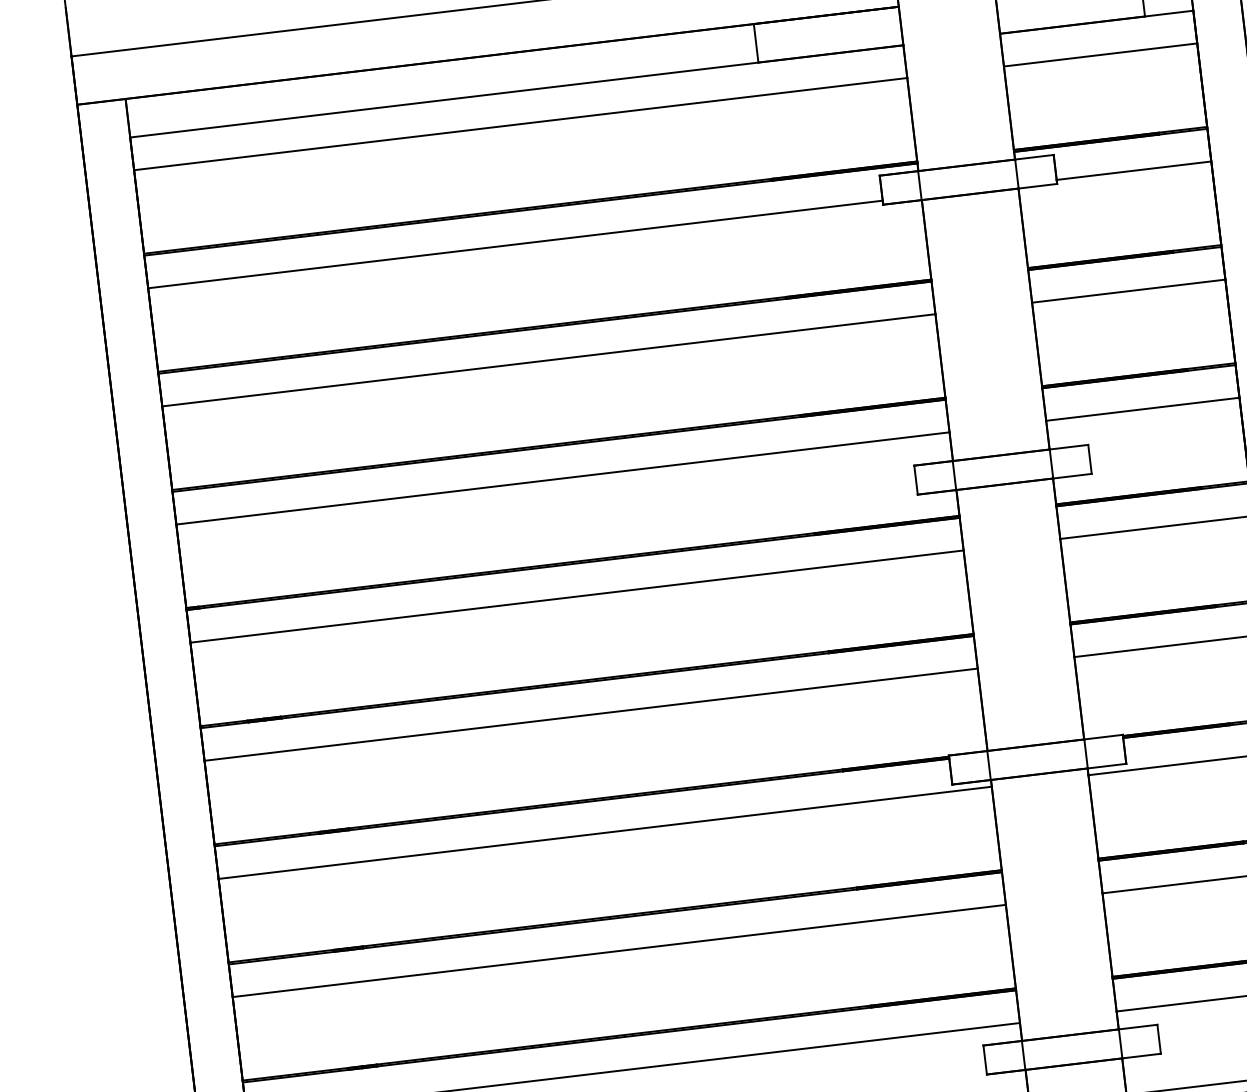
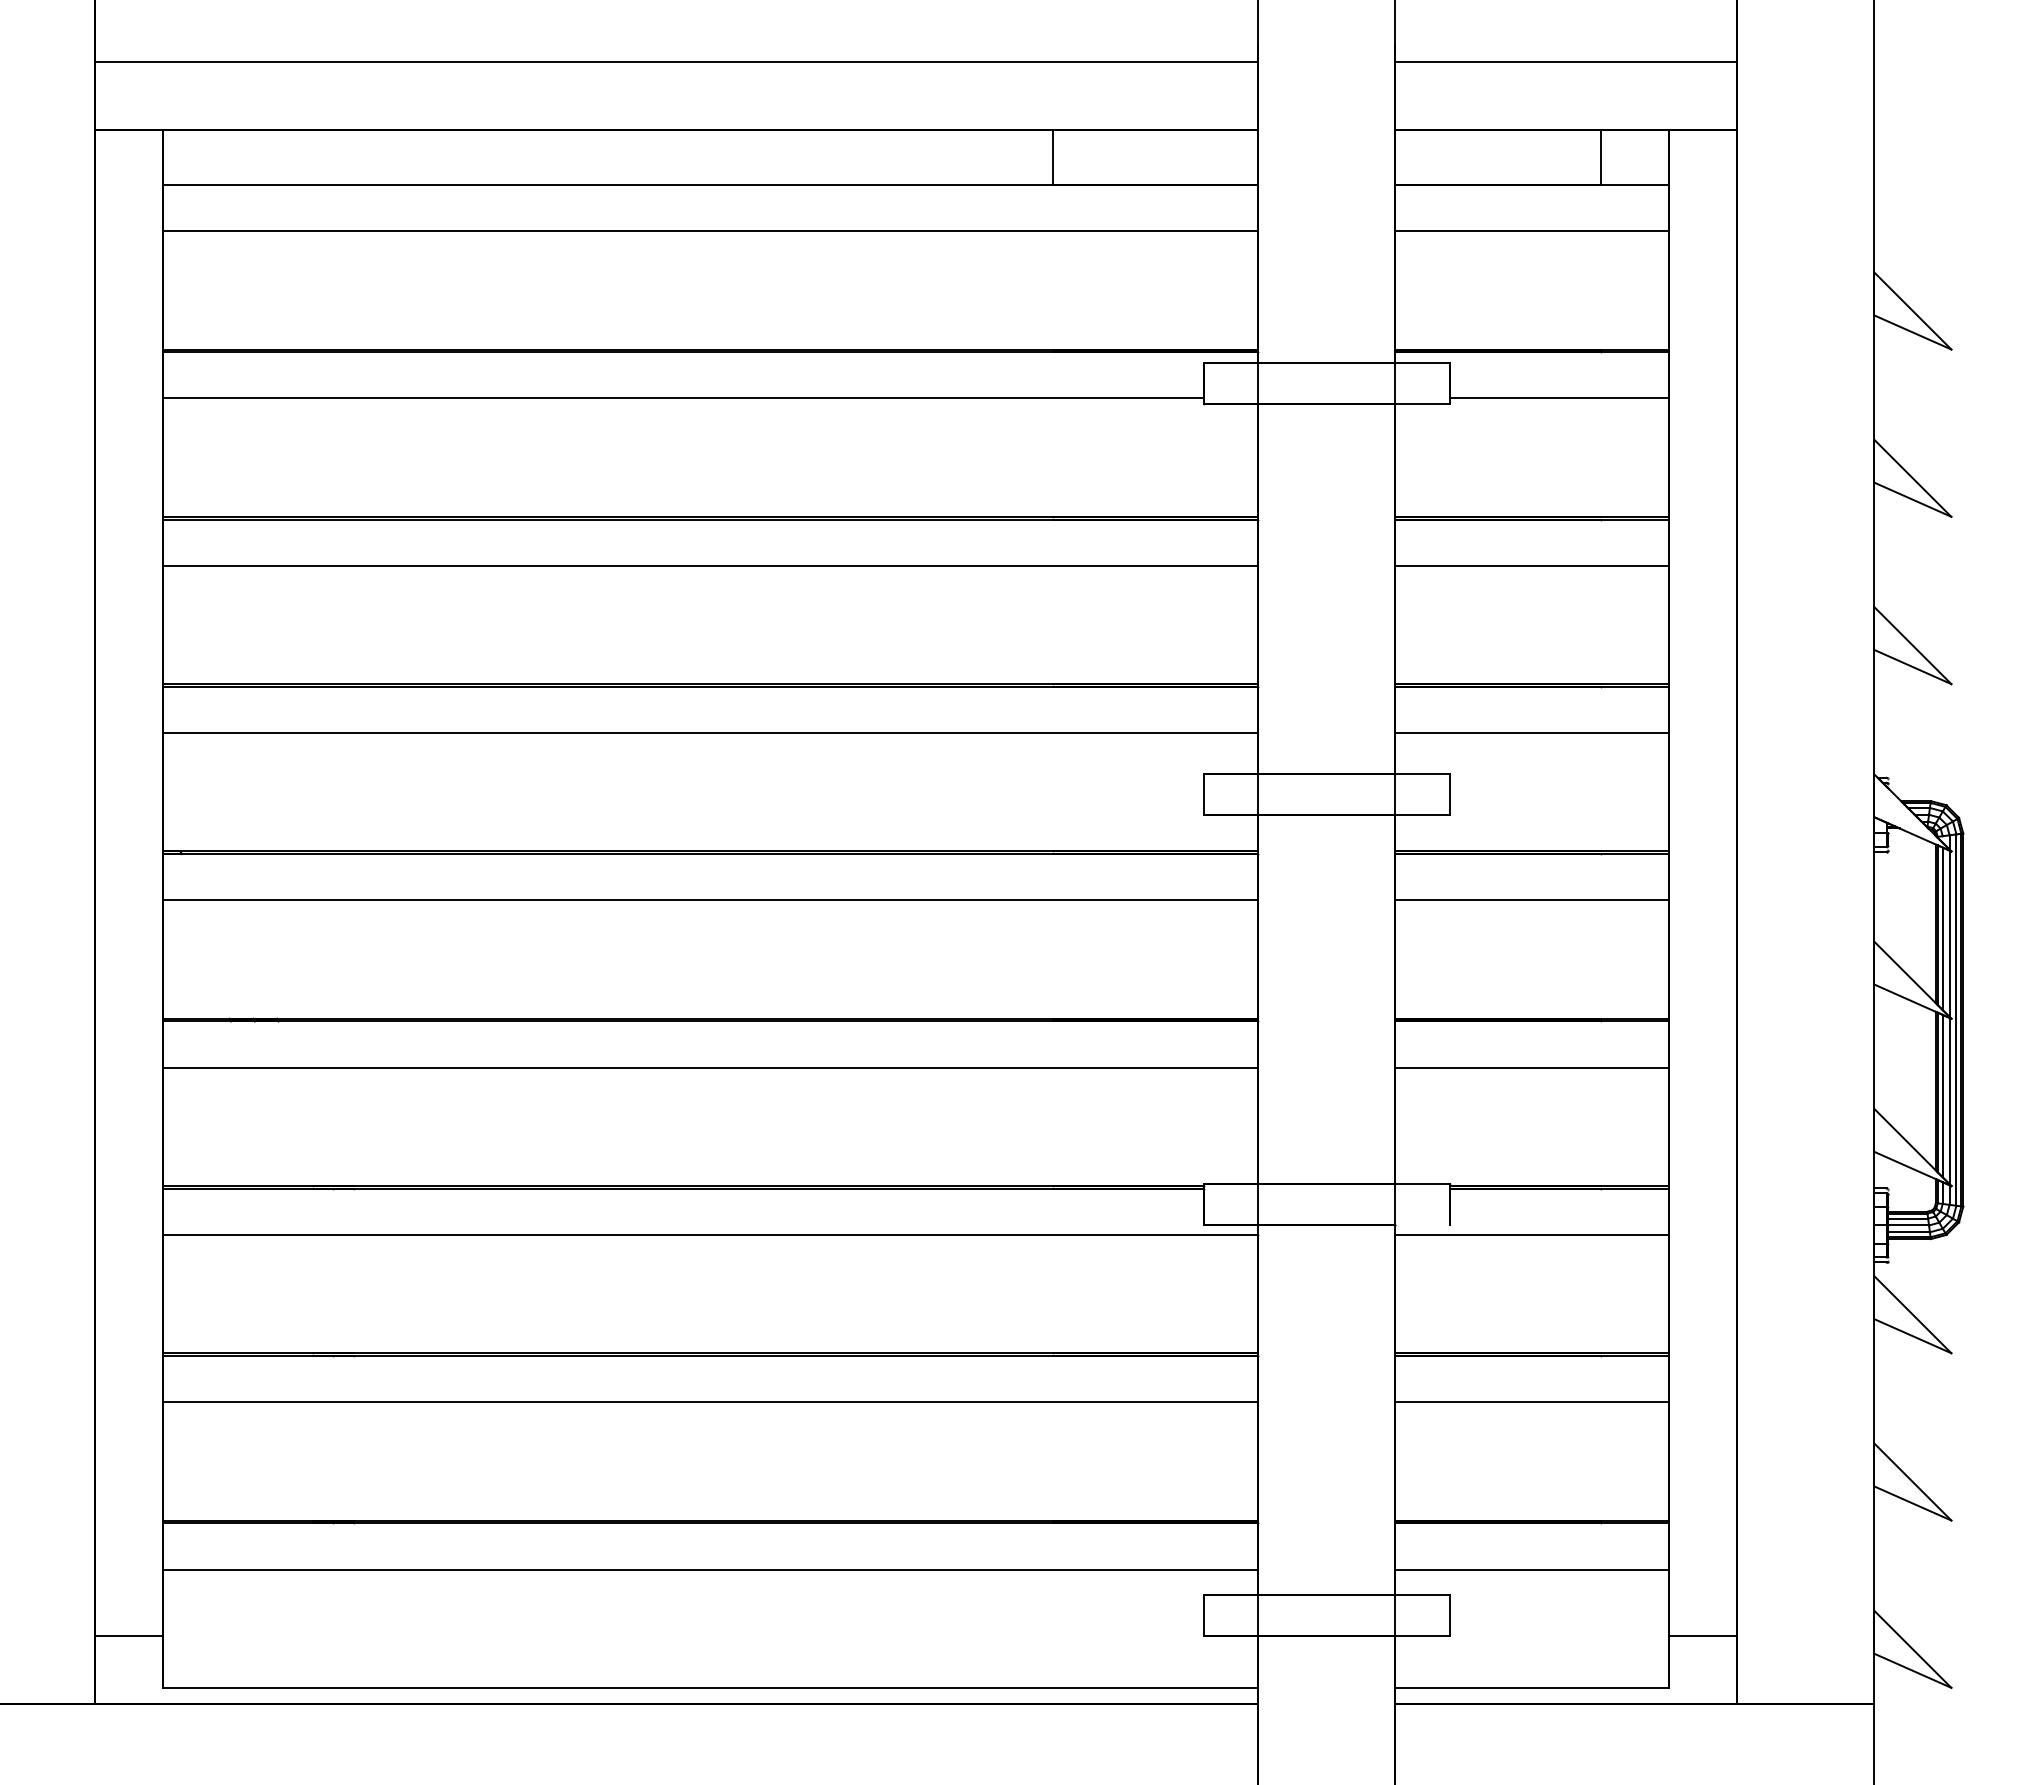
line: (1106, 766) -> (1422, 1225), removed

